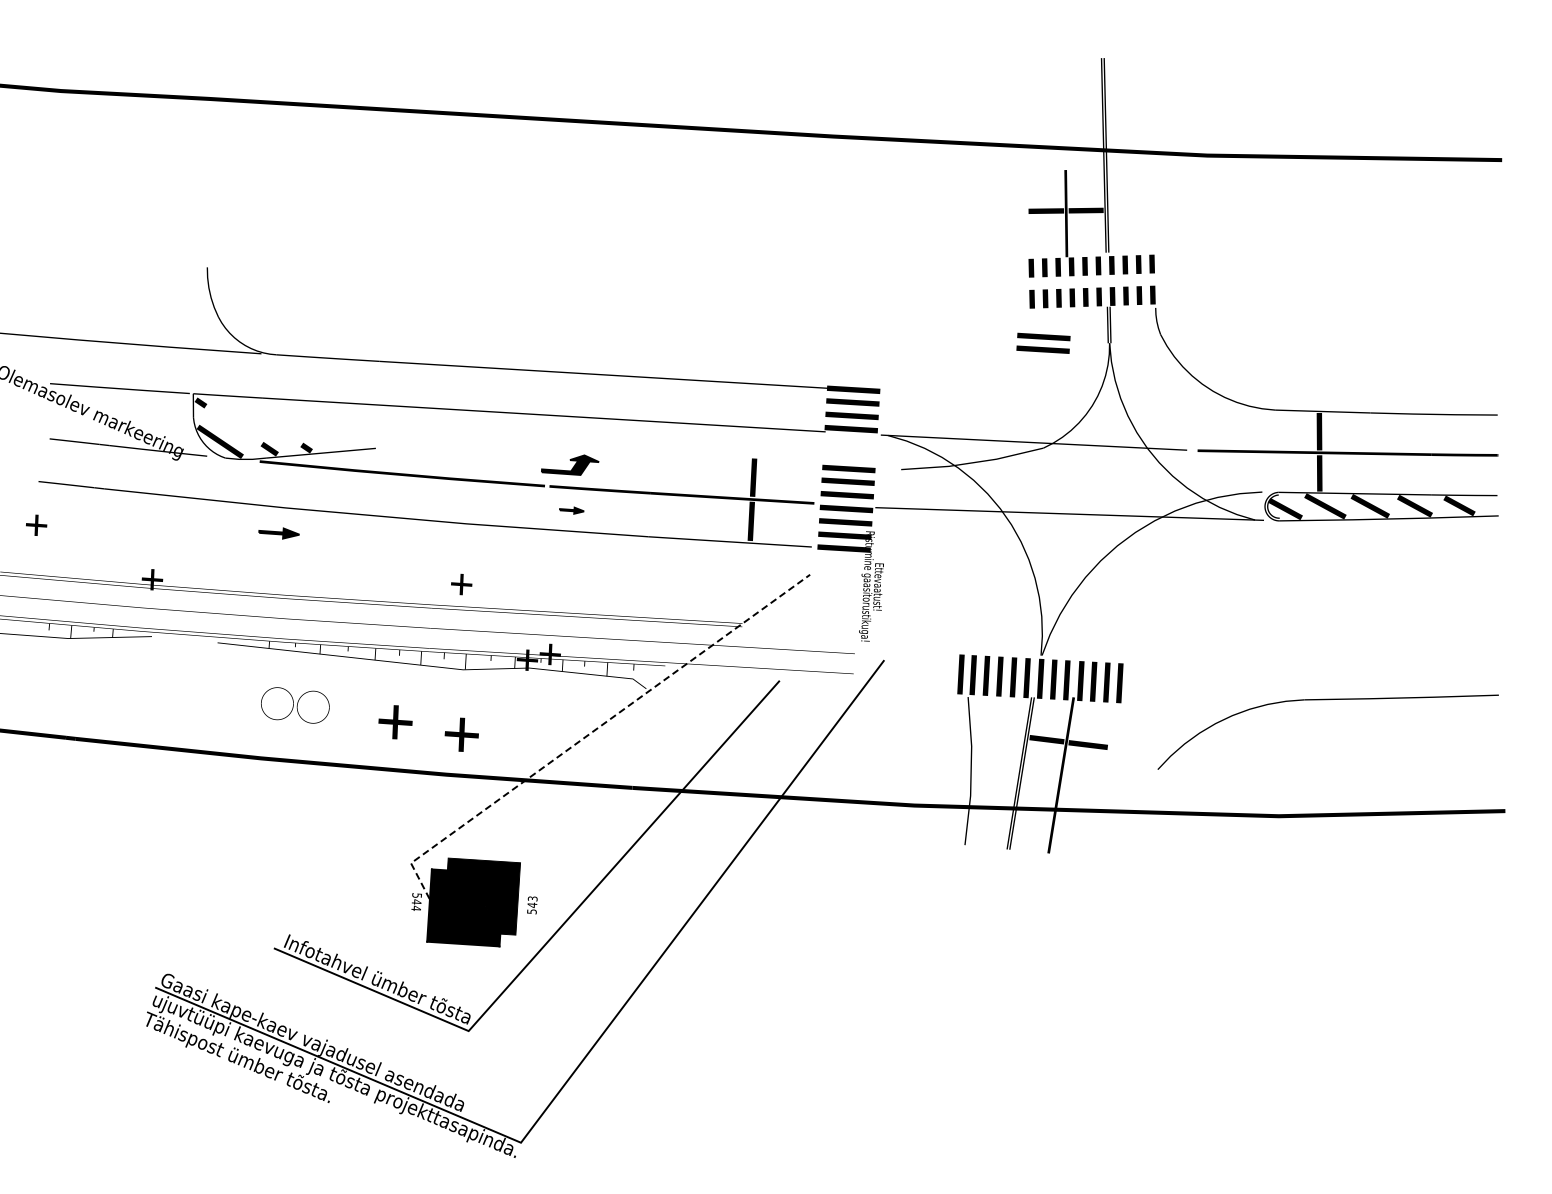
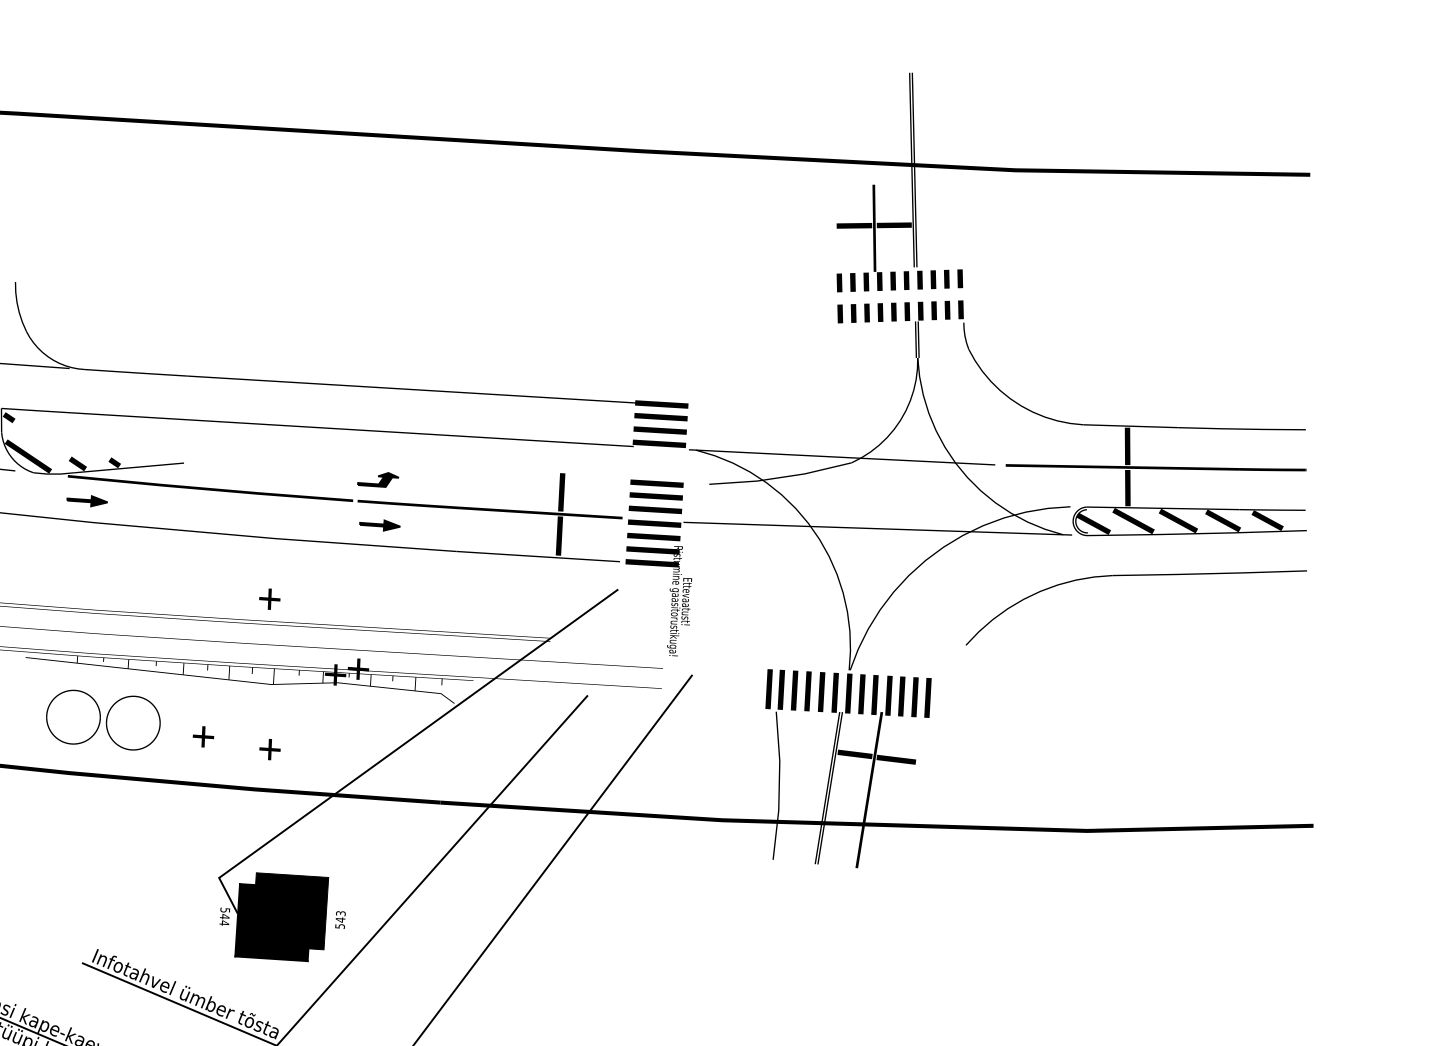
part: (1043, 342) -> (851, 357), removed
part: (569, 465) -> (377, 480), size x0.71
part: (571, 510) -> (379, 525), size x1.67
part: (278, 533) -> (86, 501), moved
part: (1327, 700) -> (1135, 576), moved
part: (295, 705) -> (103, 720), size x1.67
part: (394, 721) -> (202, 736), size x0.62
line: (593, 730) -> (401, 745), dashed -> solid
part: (461, 734) -> (269, 749), size x0.62

